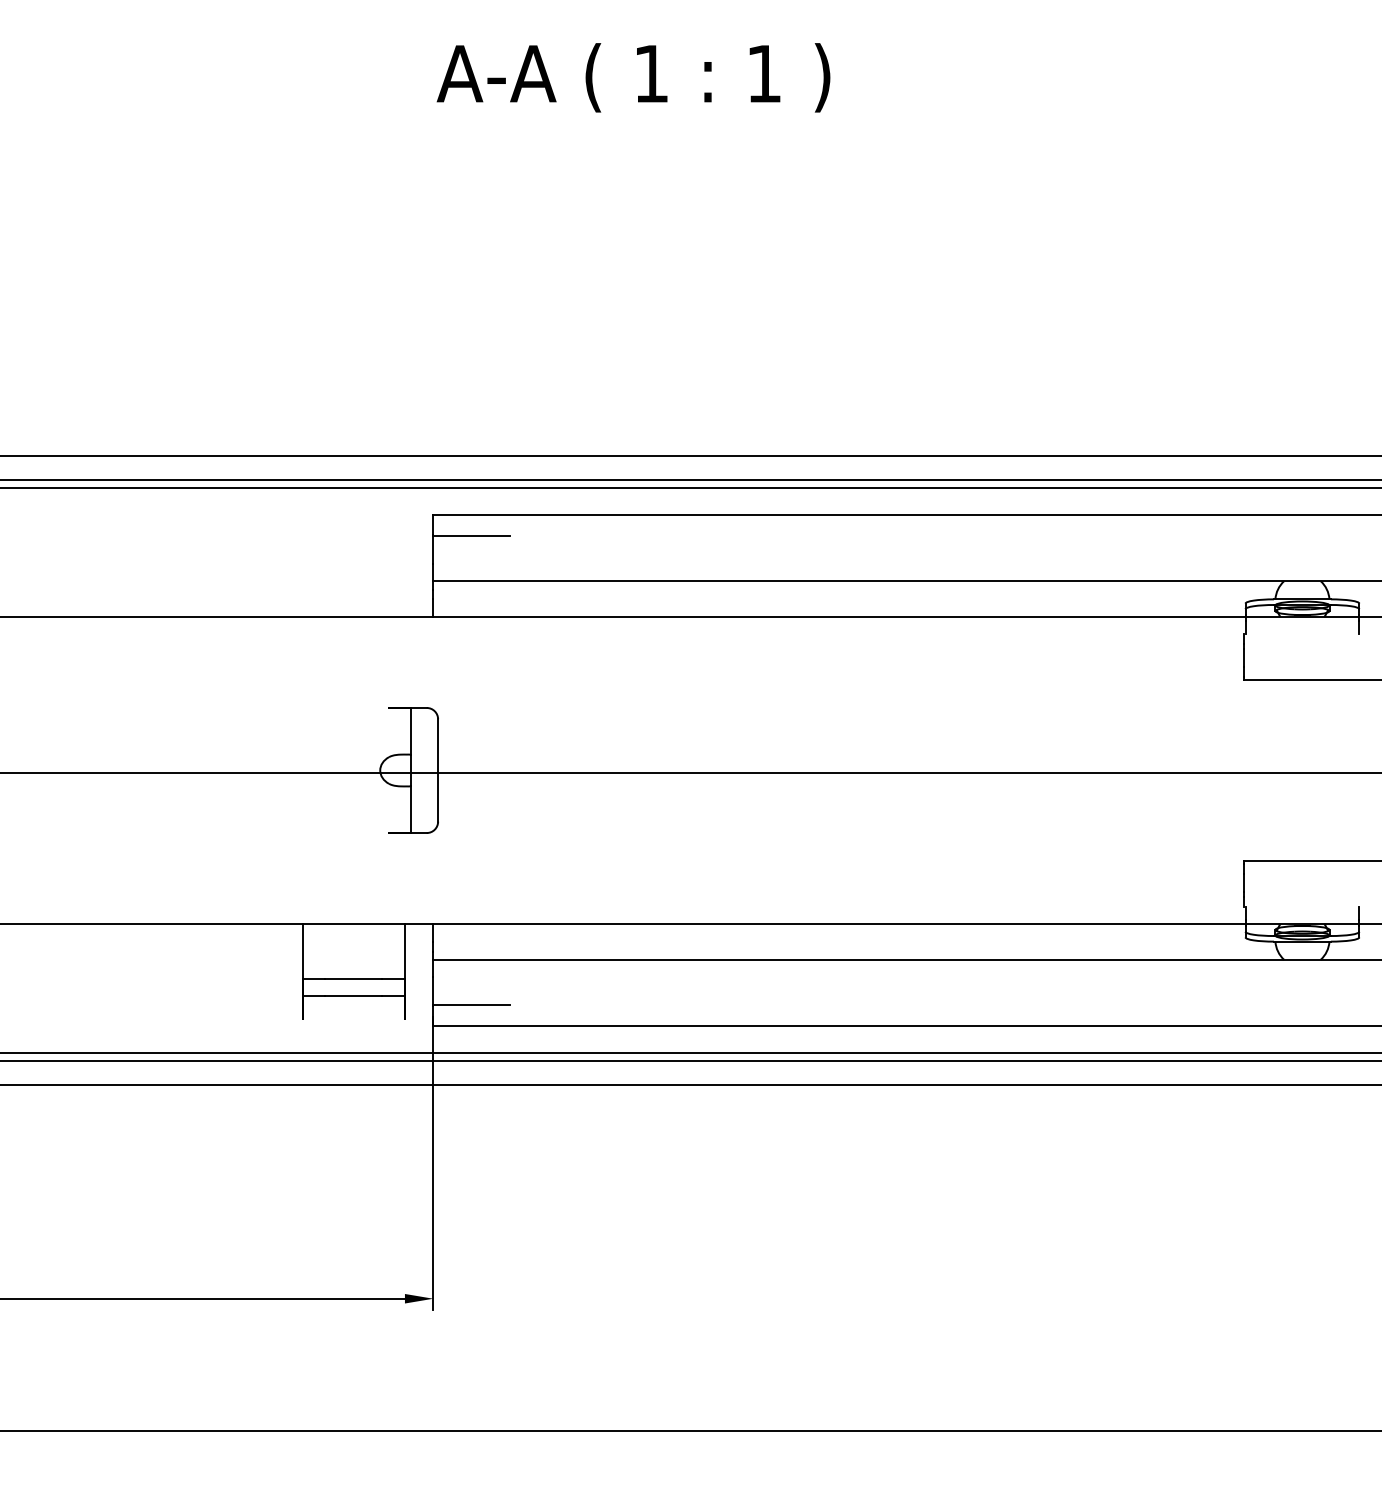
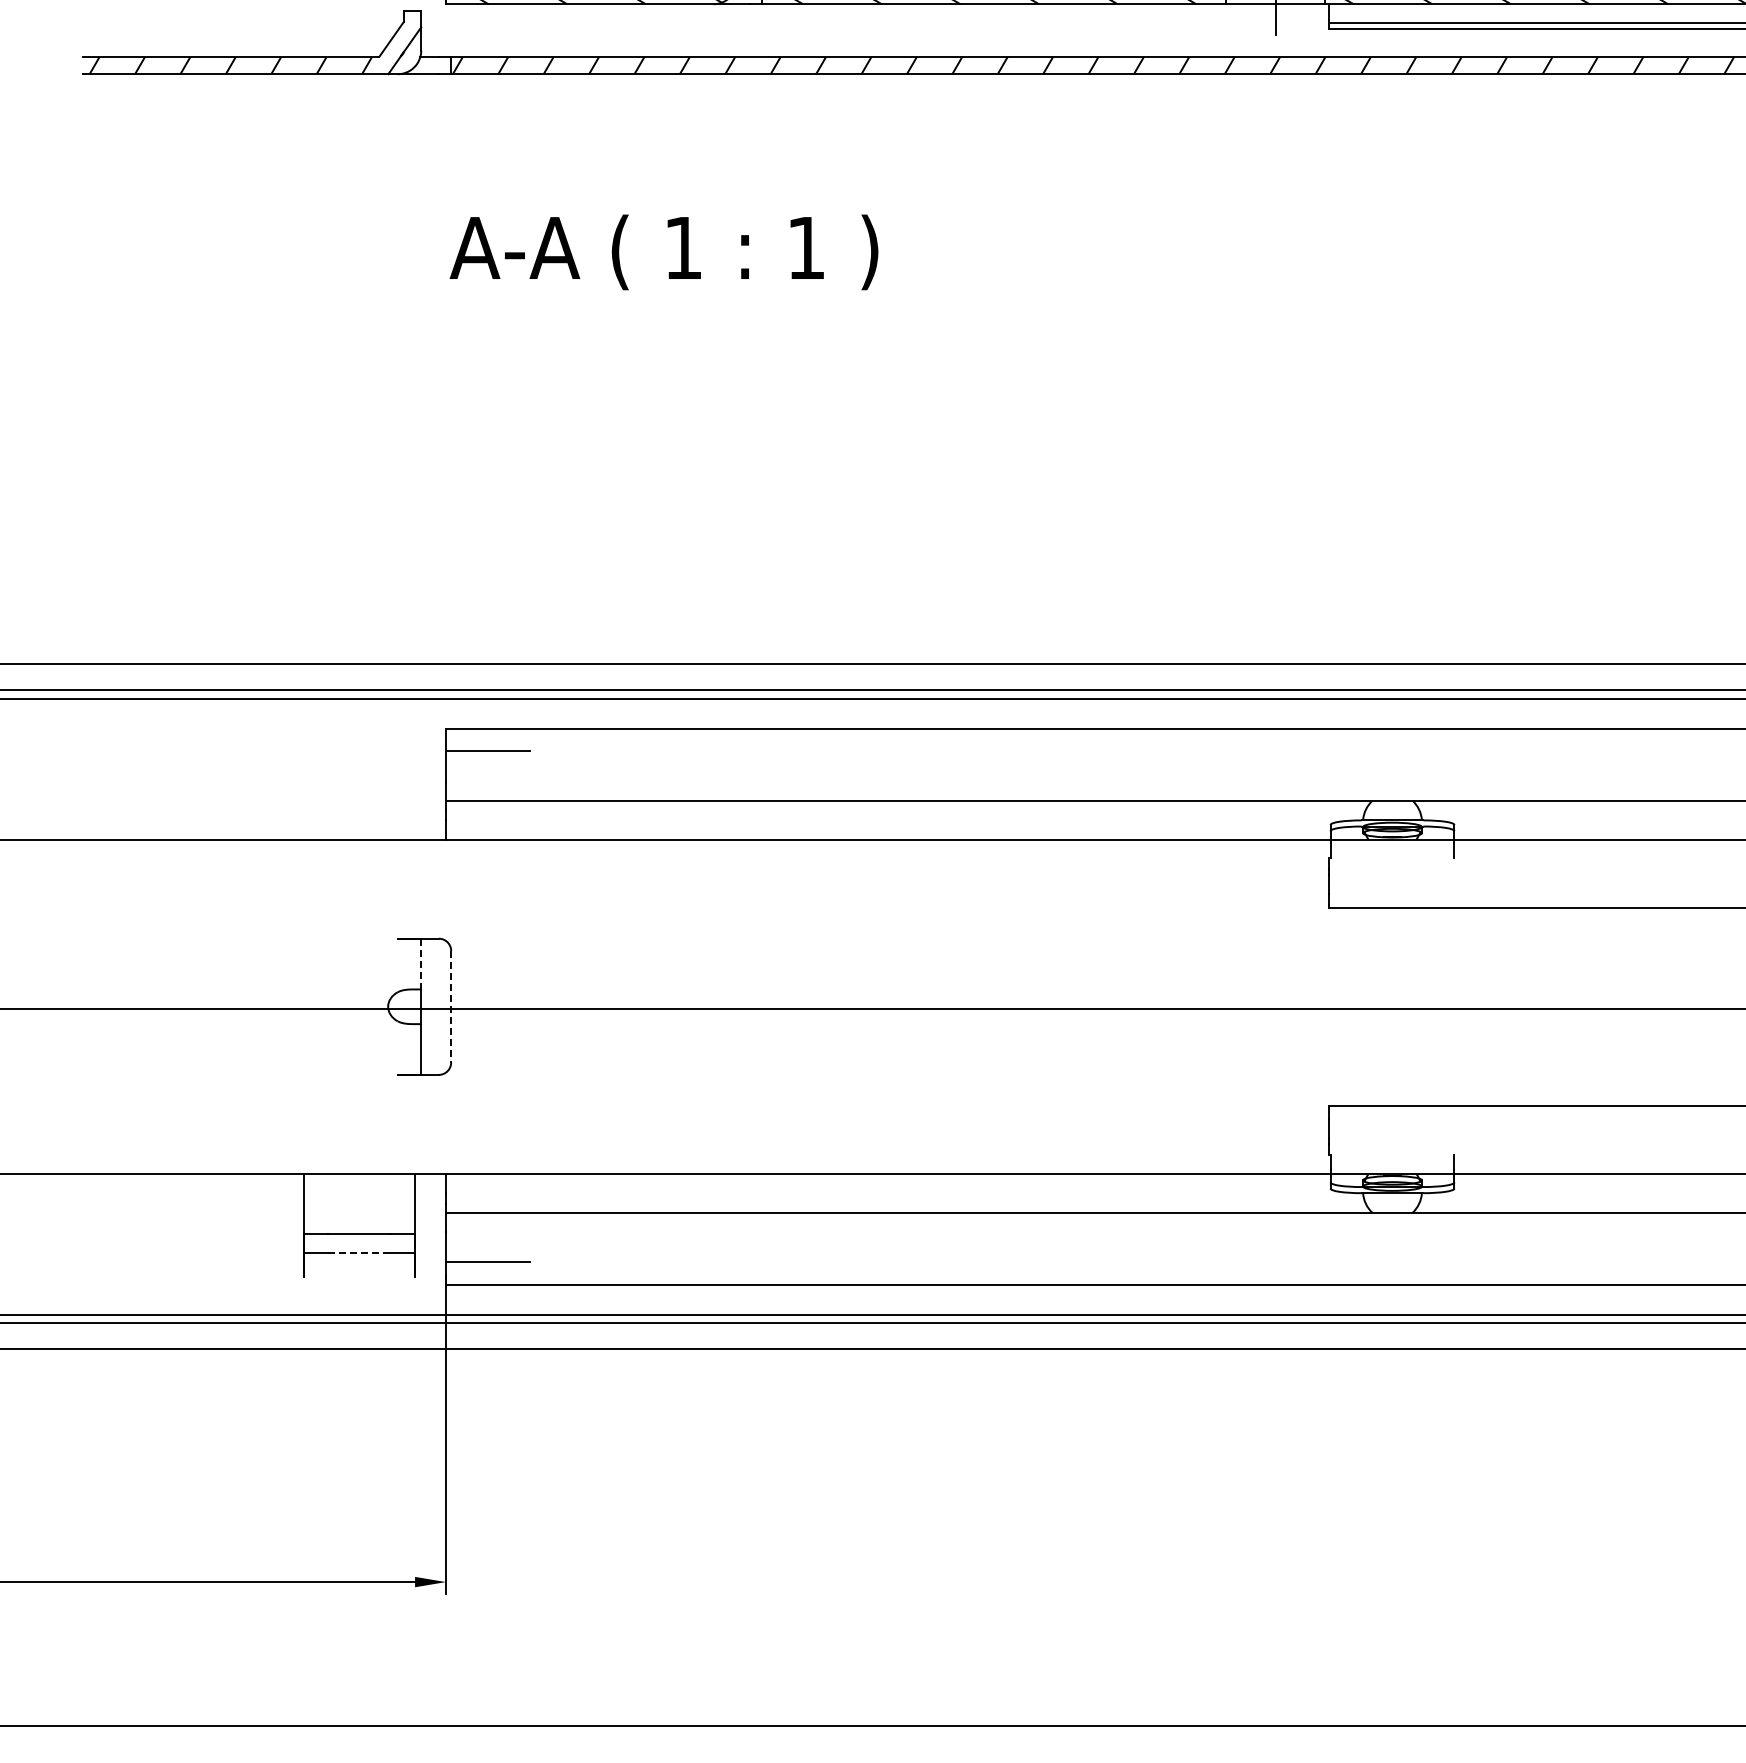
line: (410, 731) -> (421, 964), solid -> dashed
line: (438, 770) -> (451, 1006), solid -> dashed
line: (353, 996) -> (359, 1252), solid -> dashed

